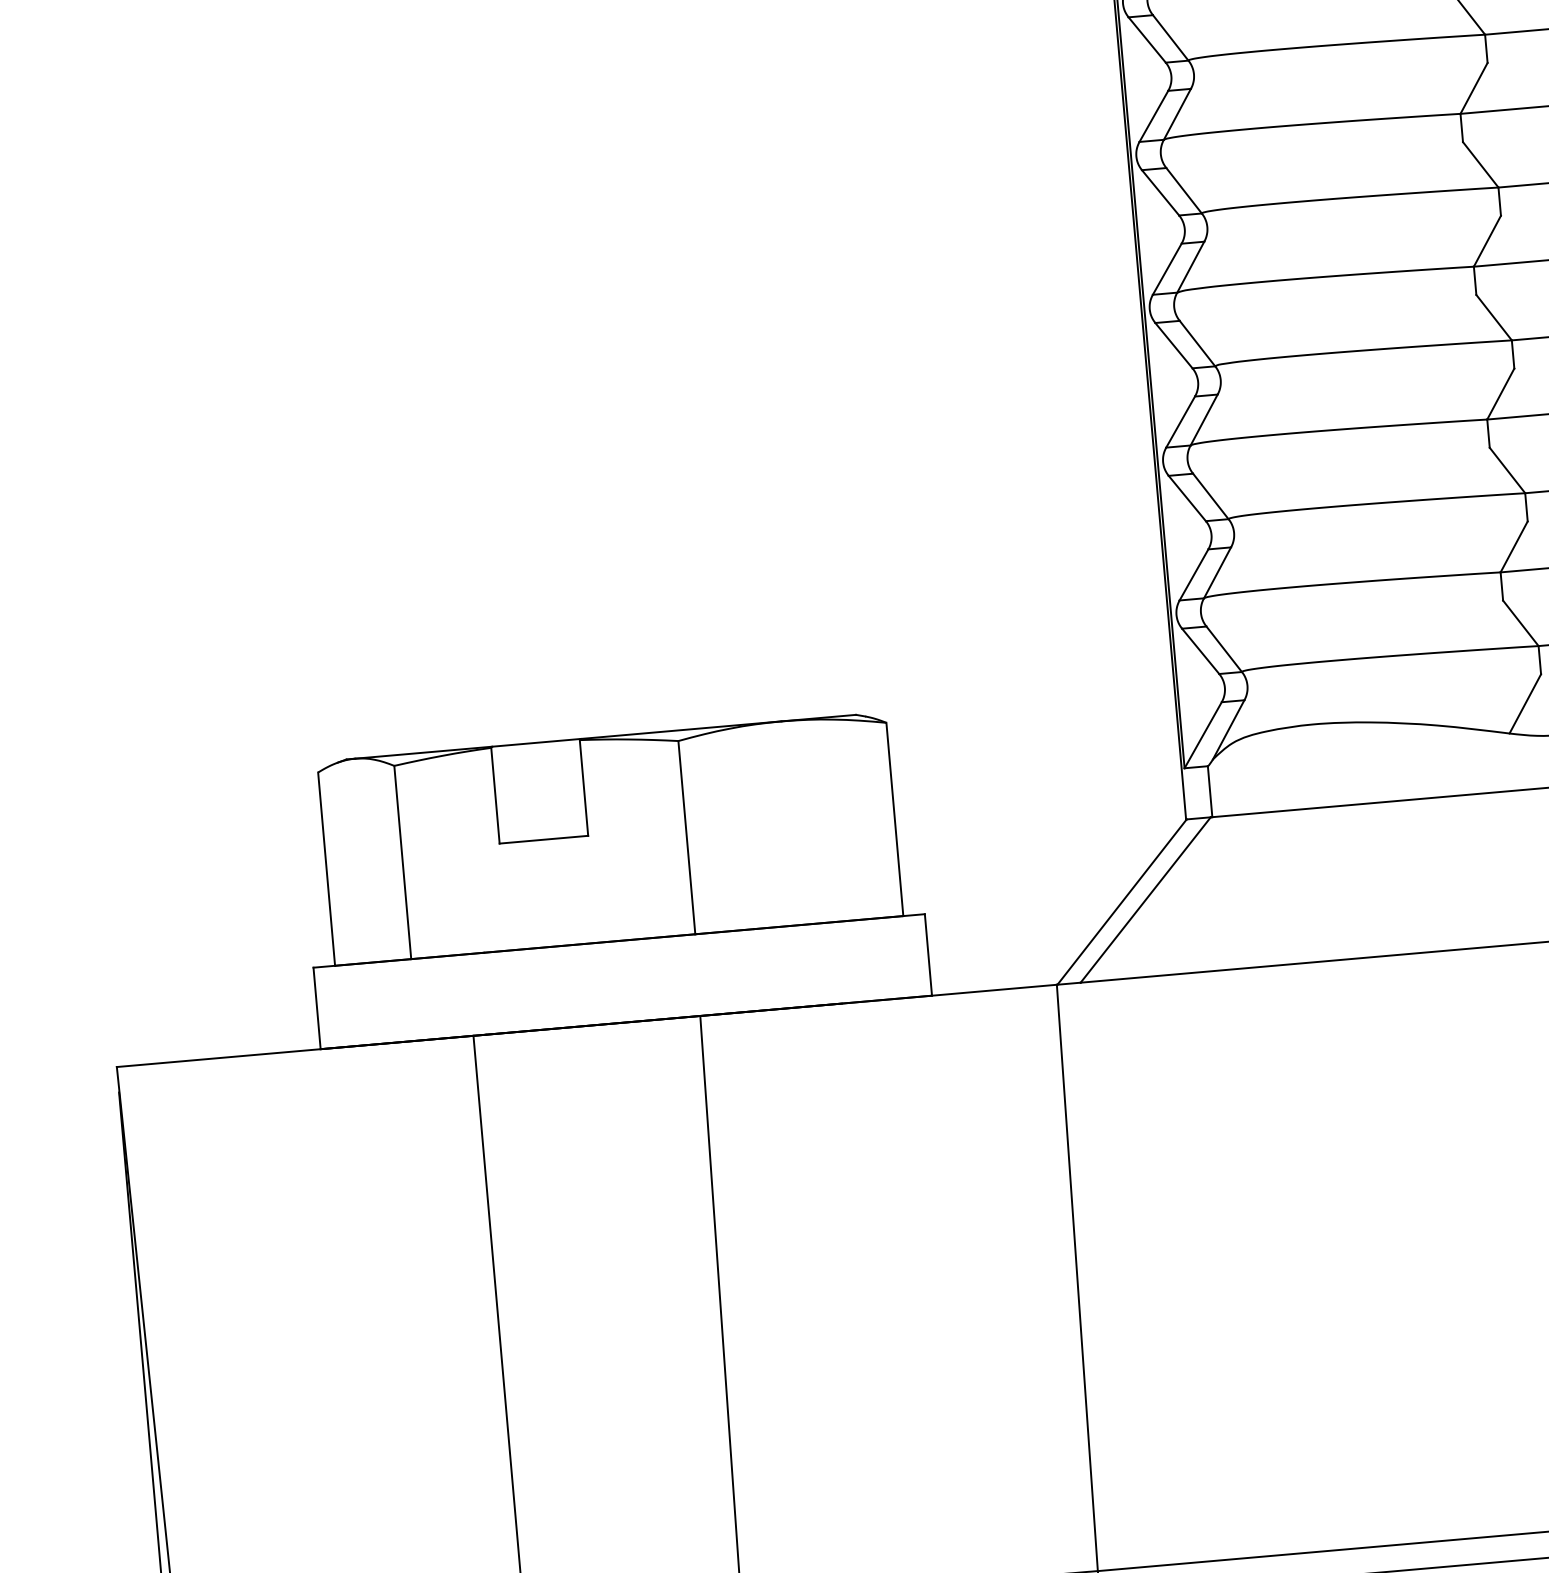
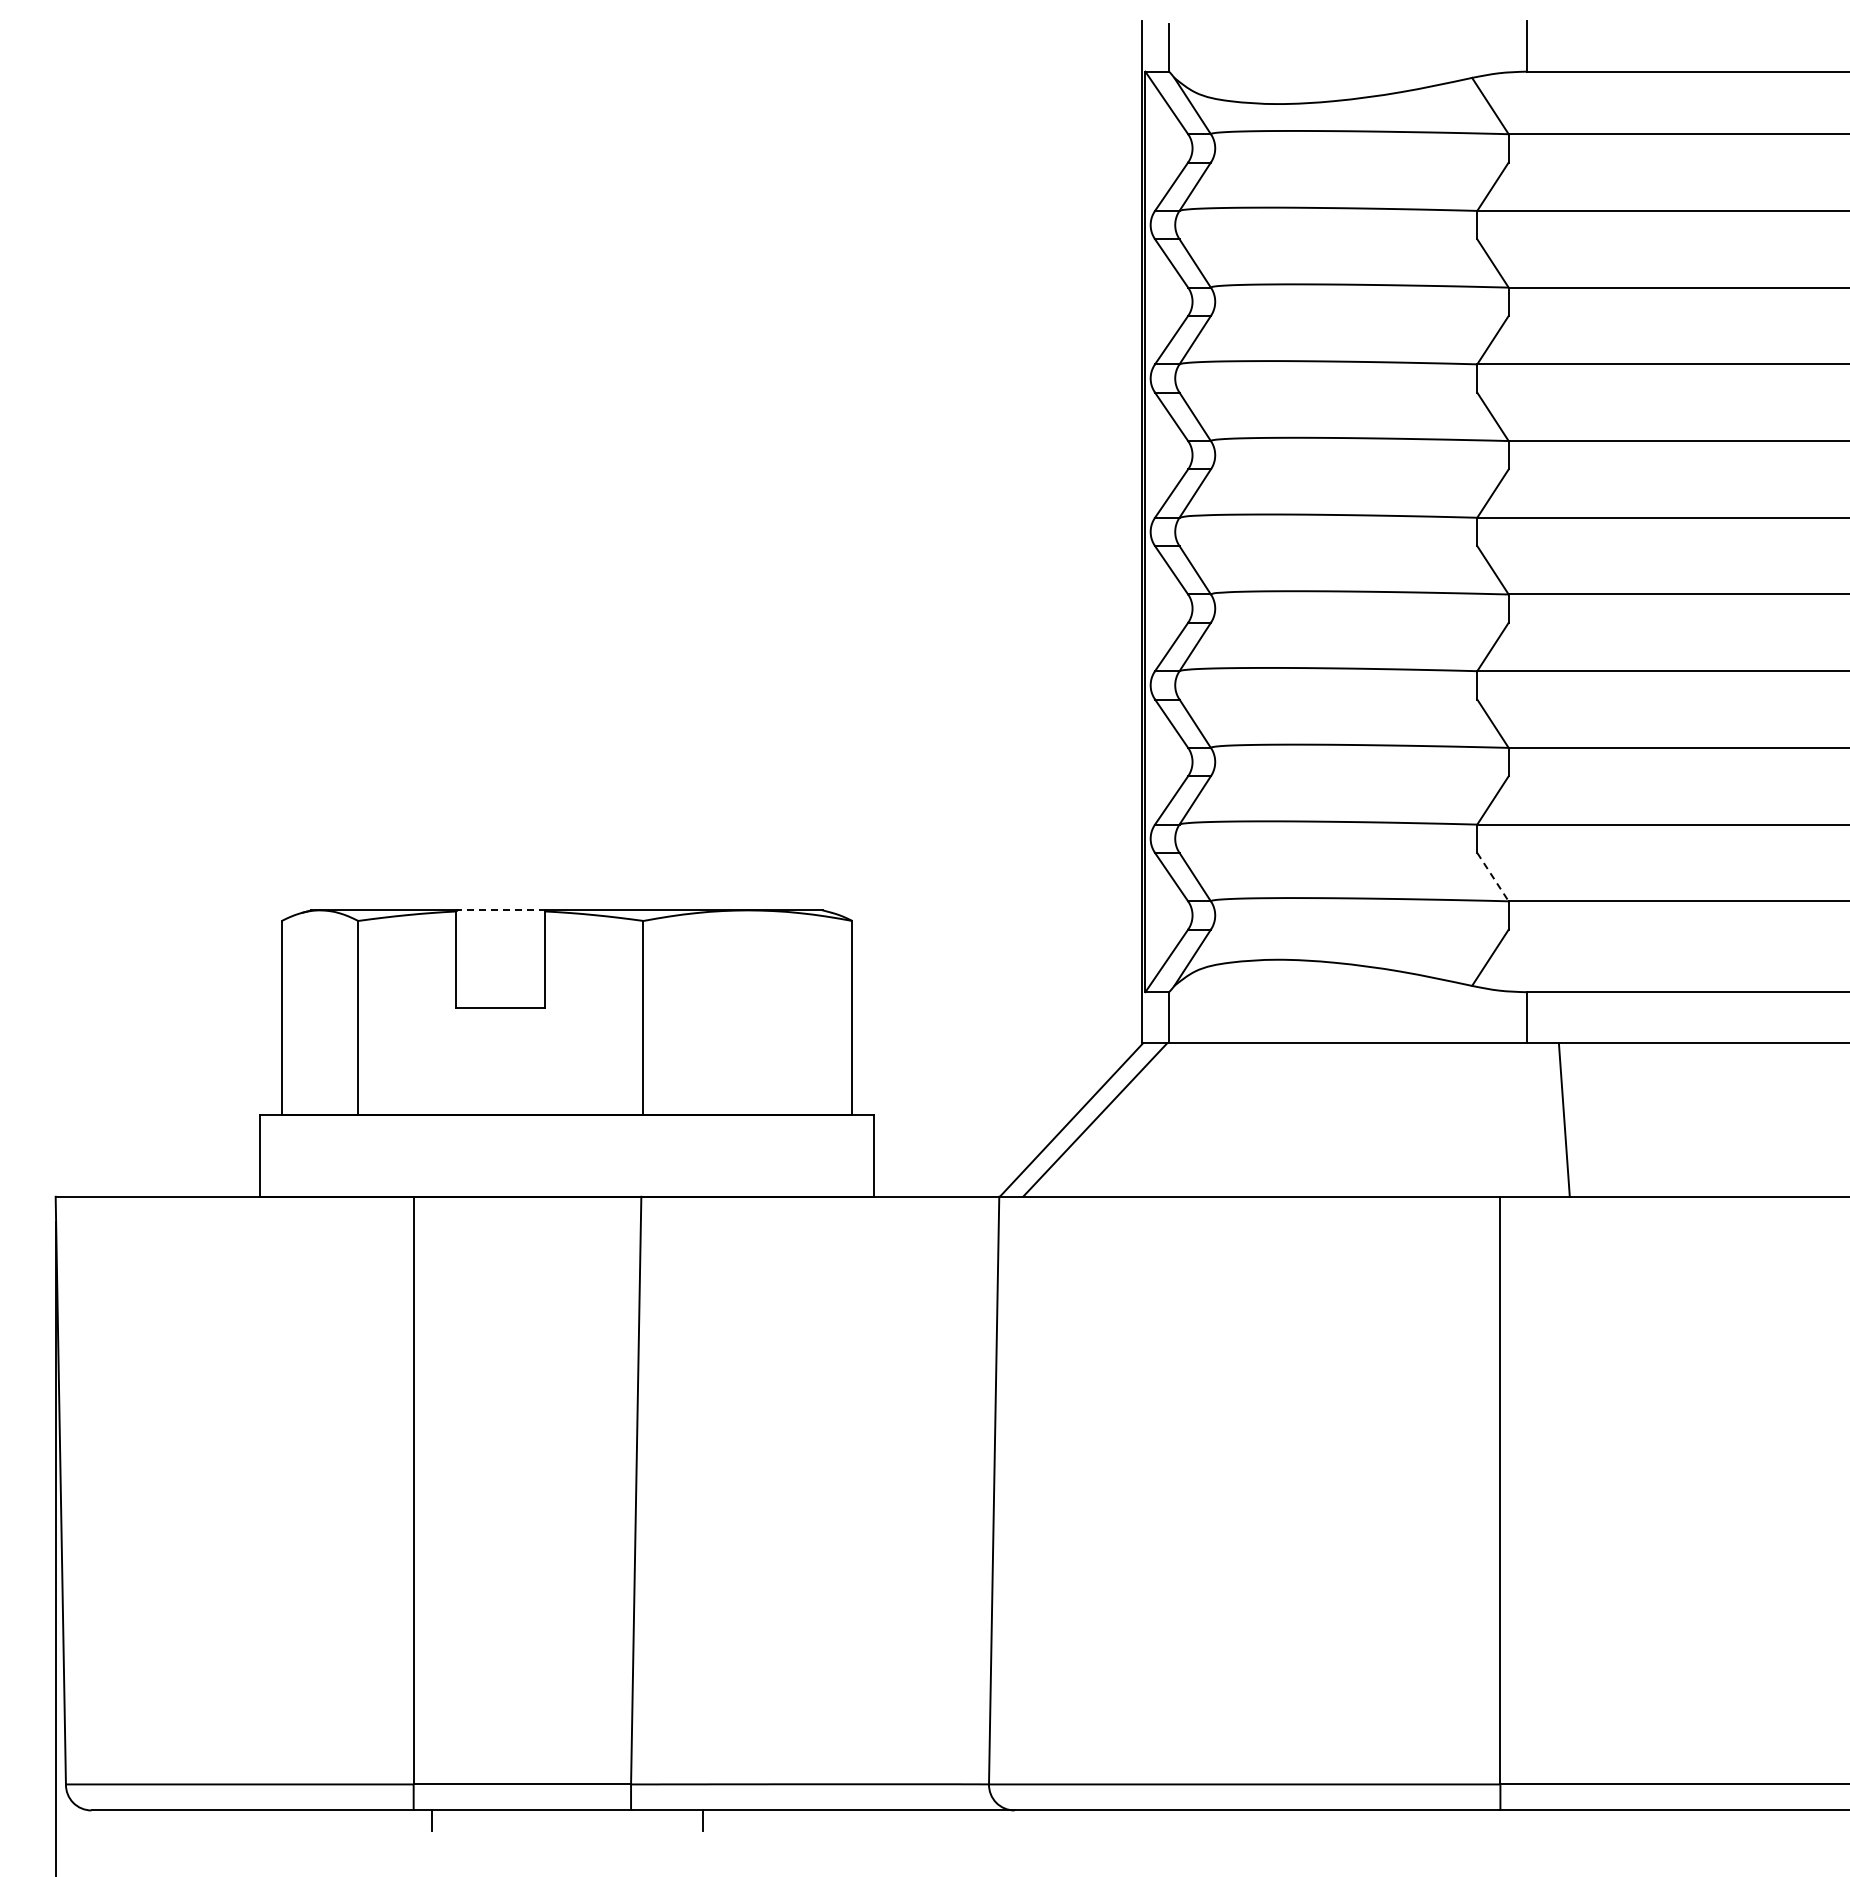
line: (1520, 623) -> (1492, 877), solid -> dashed
line: (536, 742) -> (501, 910), solid -> dashed

